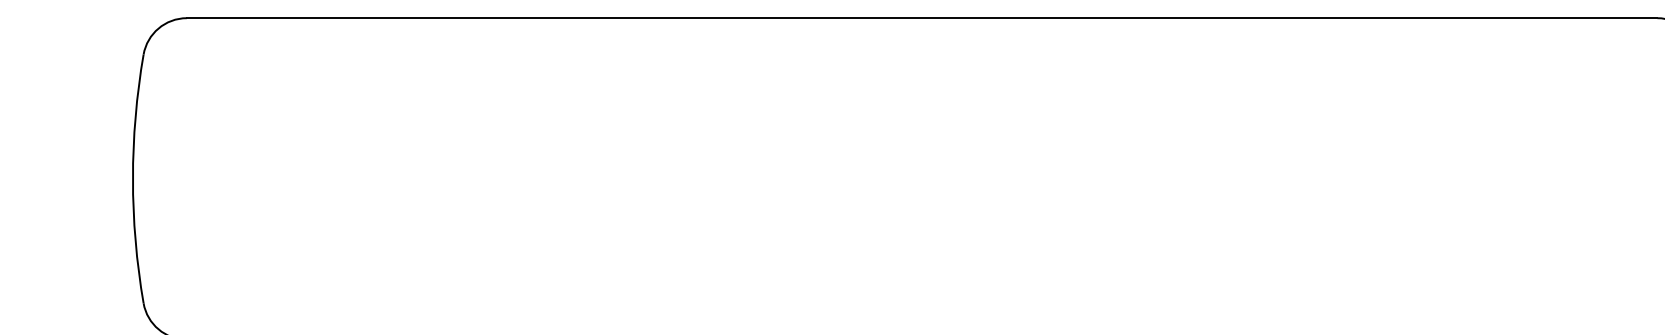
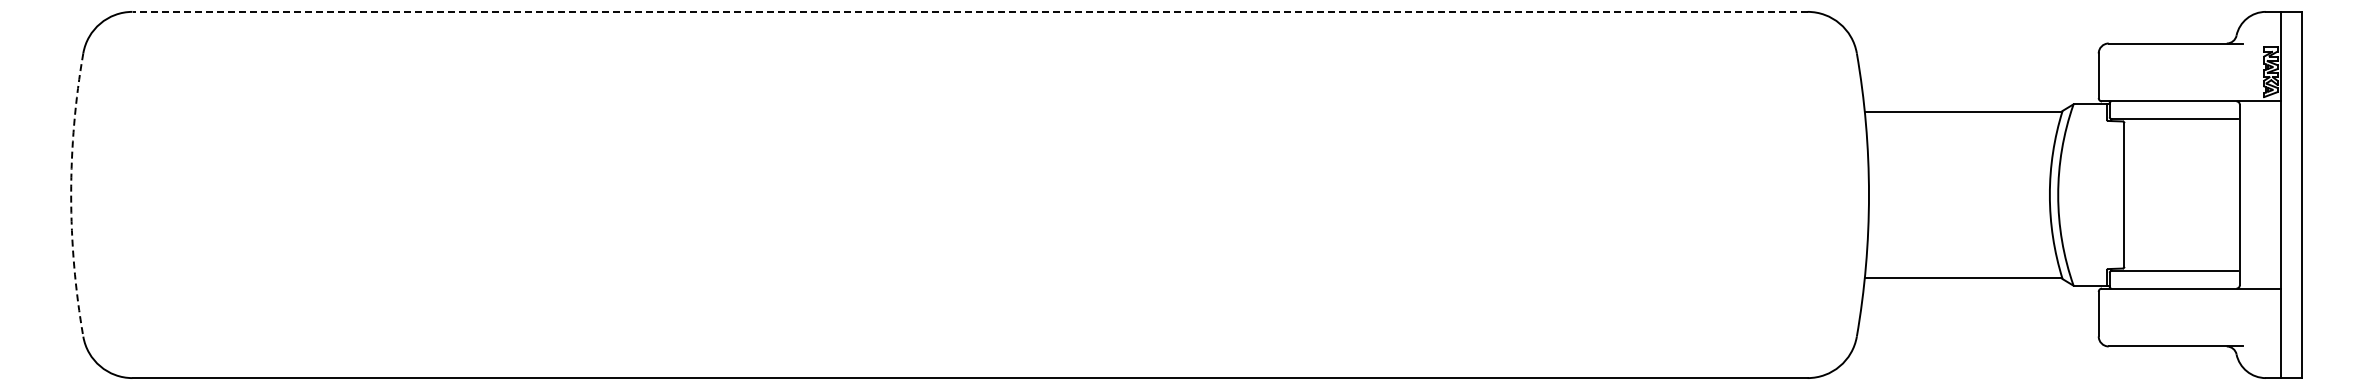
line: (922, 17) -> (970, 11), solid -> dashed
arc: (133, 178) -> (71, 194), solid -> dashed

